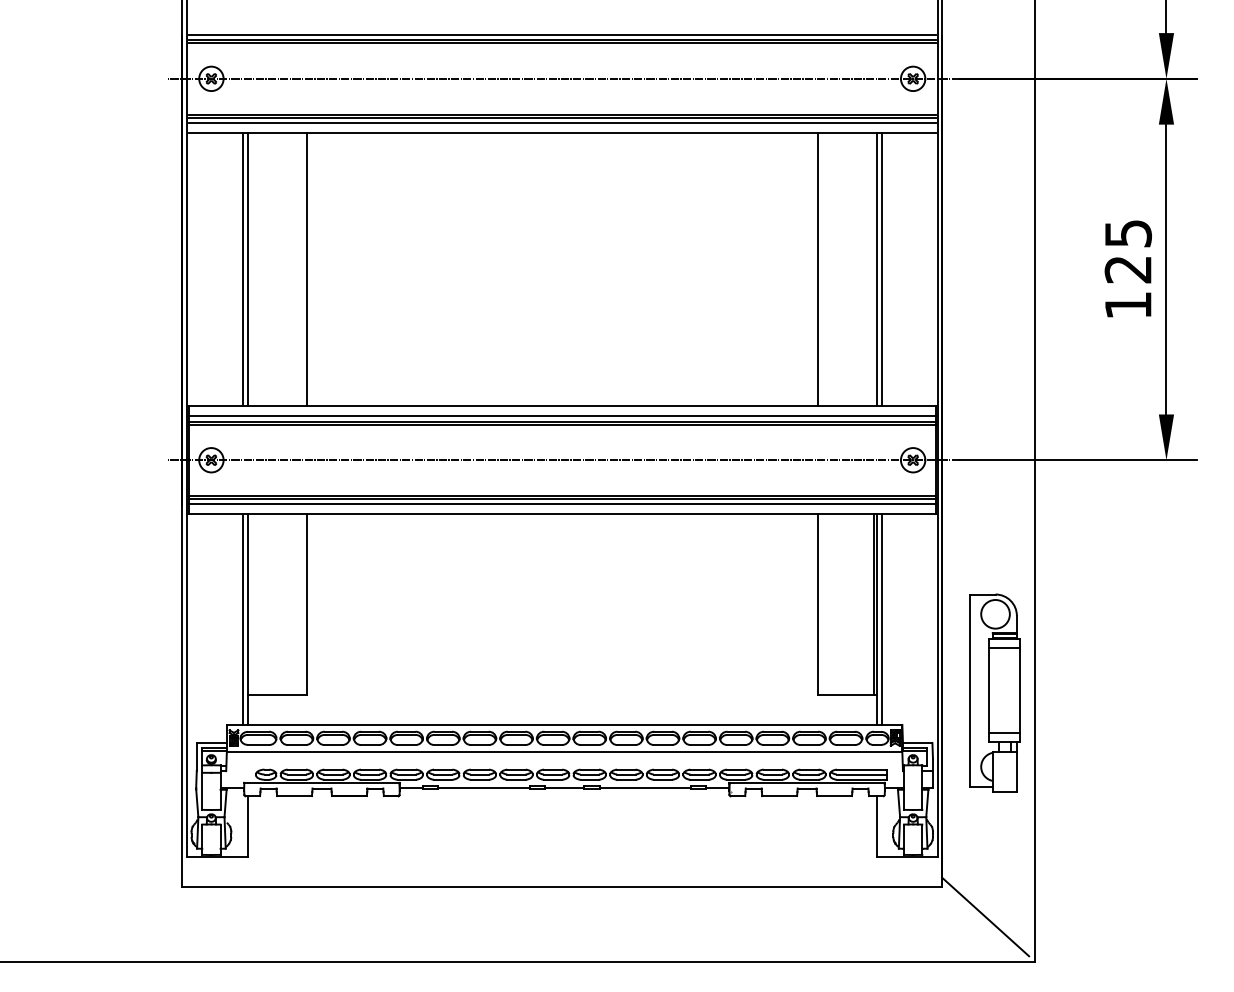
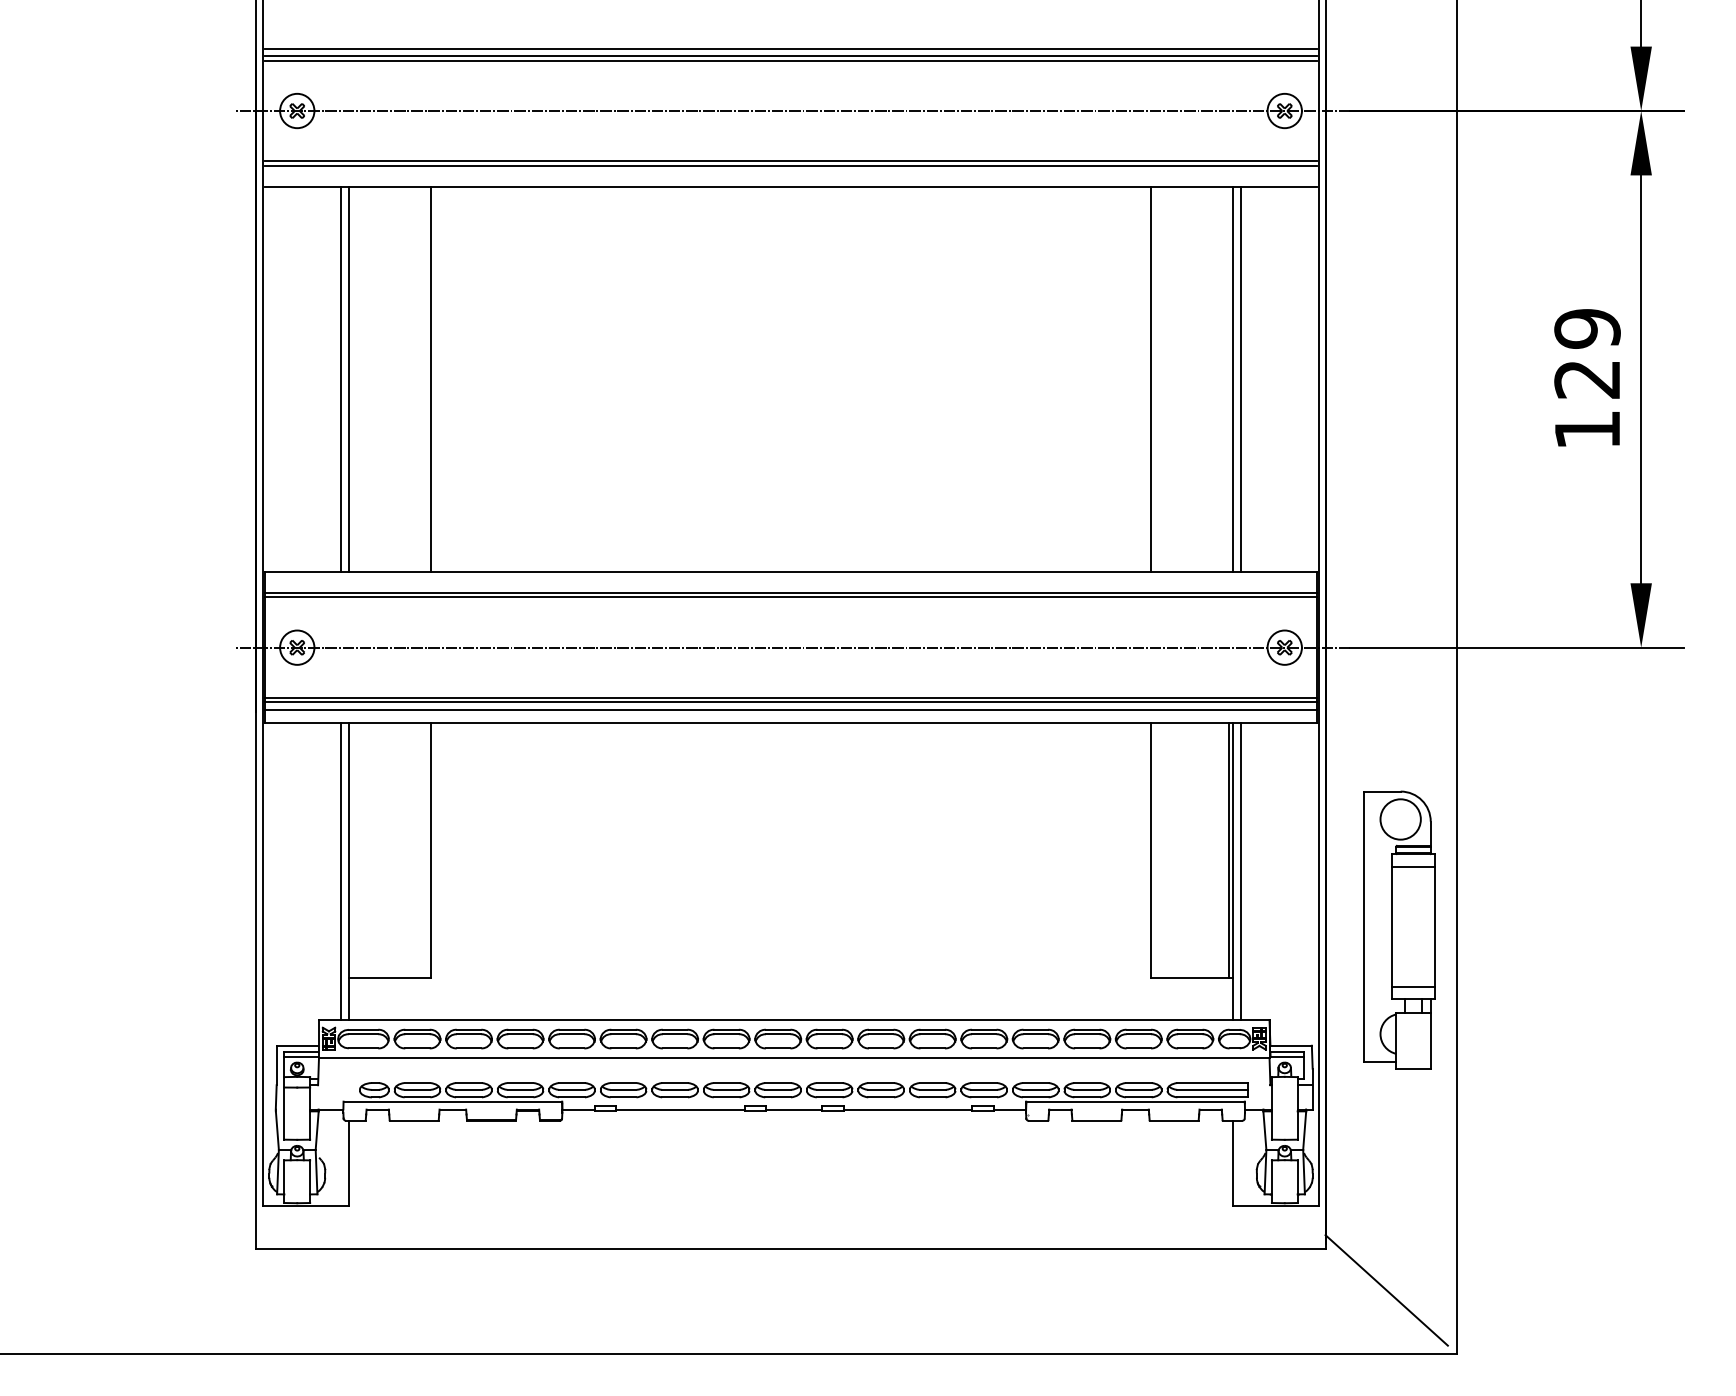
line: (562, 123) -> (791, 173), removed
text: (1127, 233) -> (1586, 328), 125 -> 129
line: (562, 416) -> (791, 586), removed
part: (994, 692) -> (1399, 929), moved

